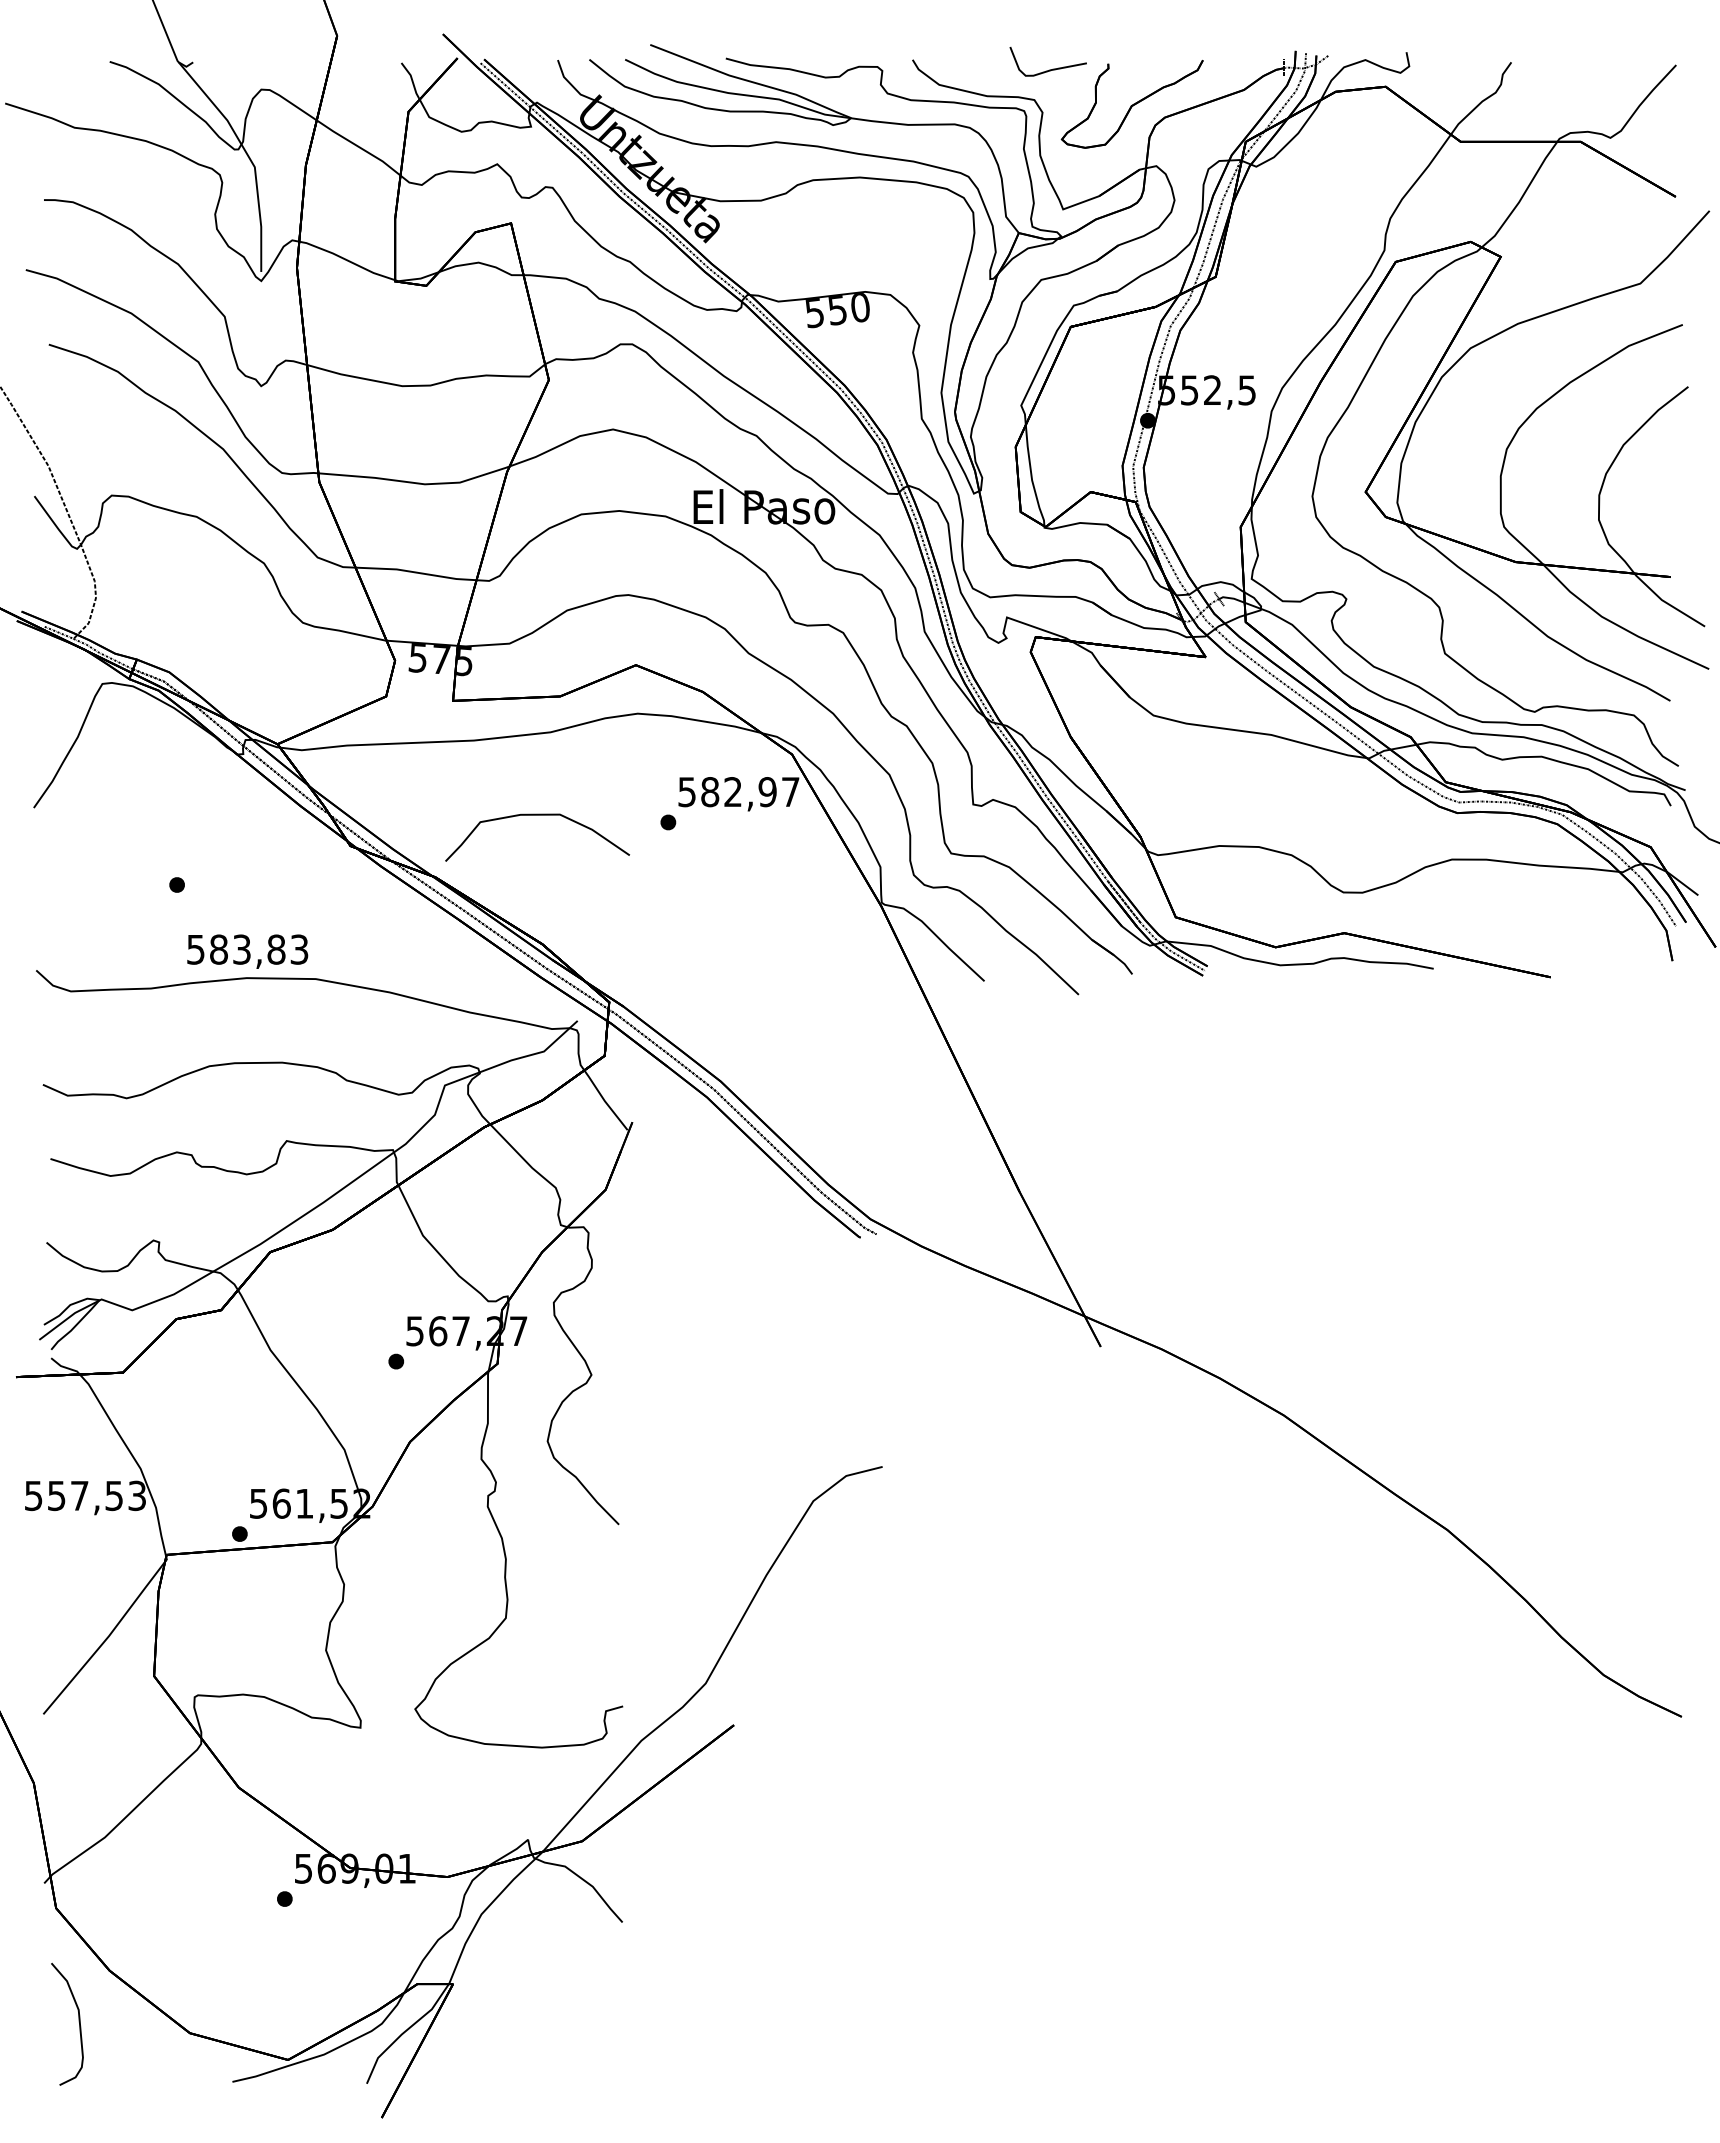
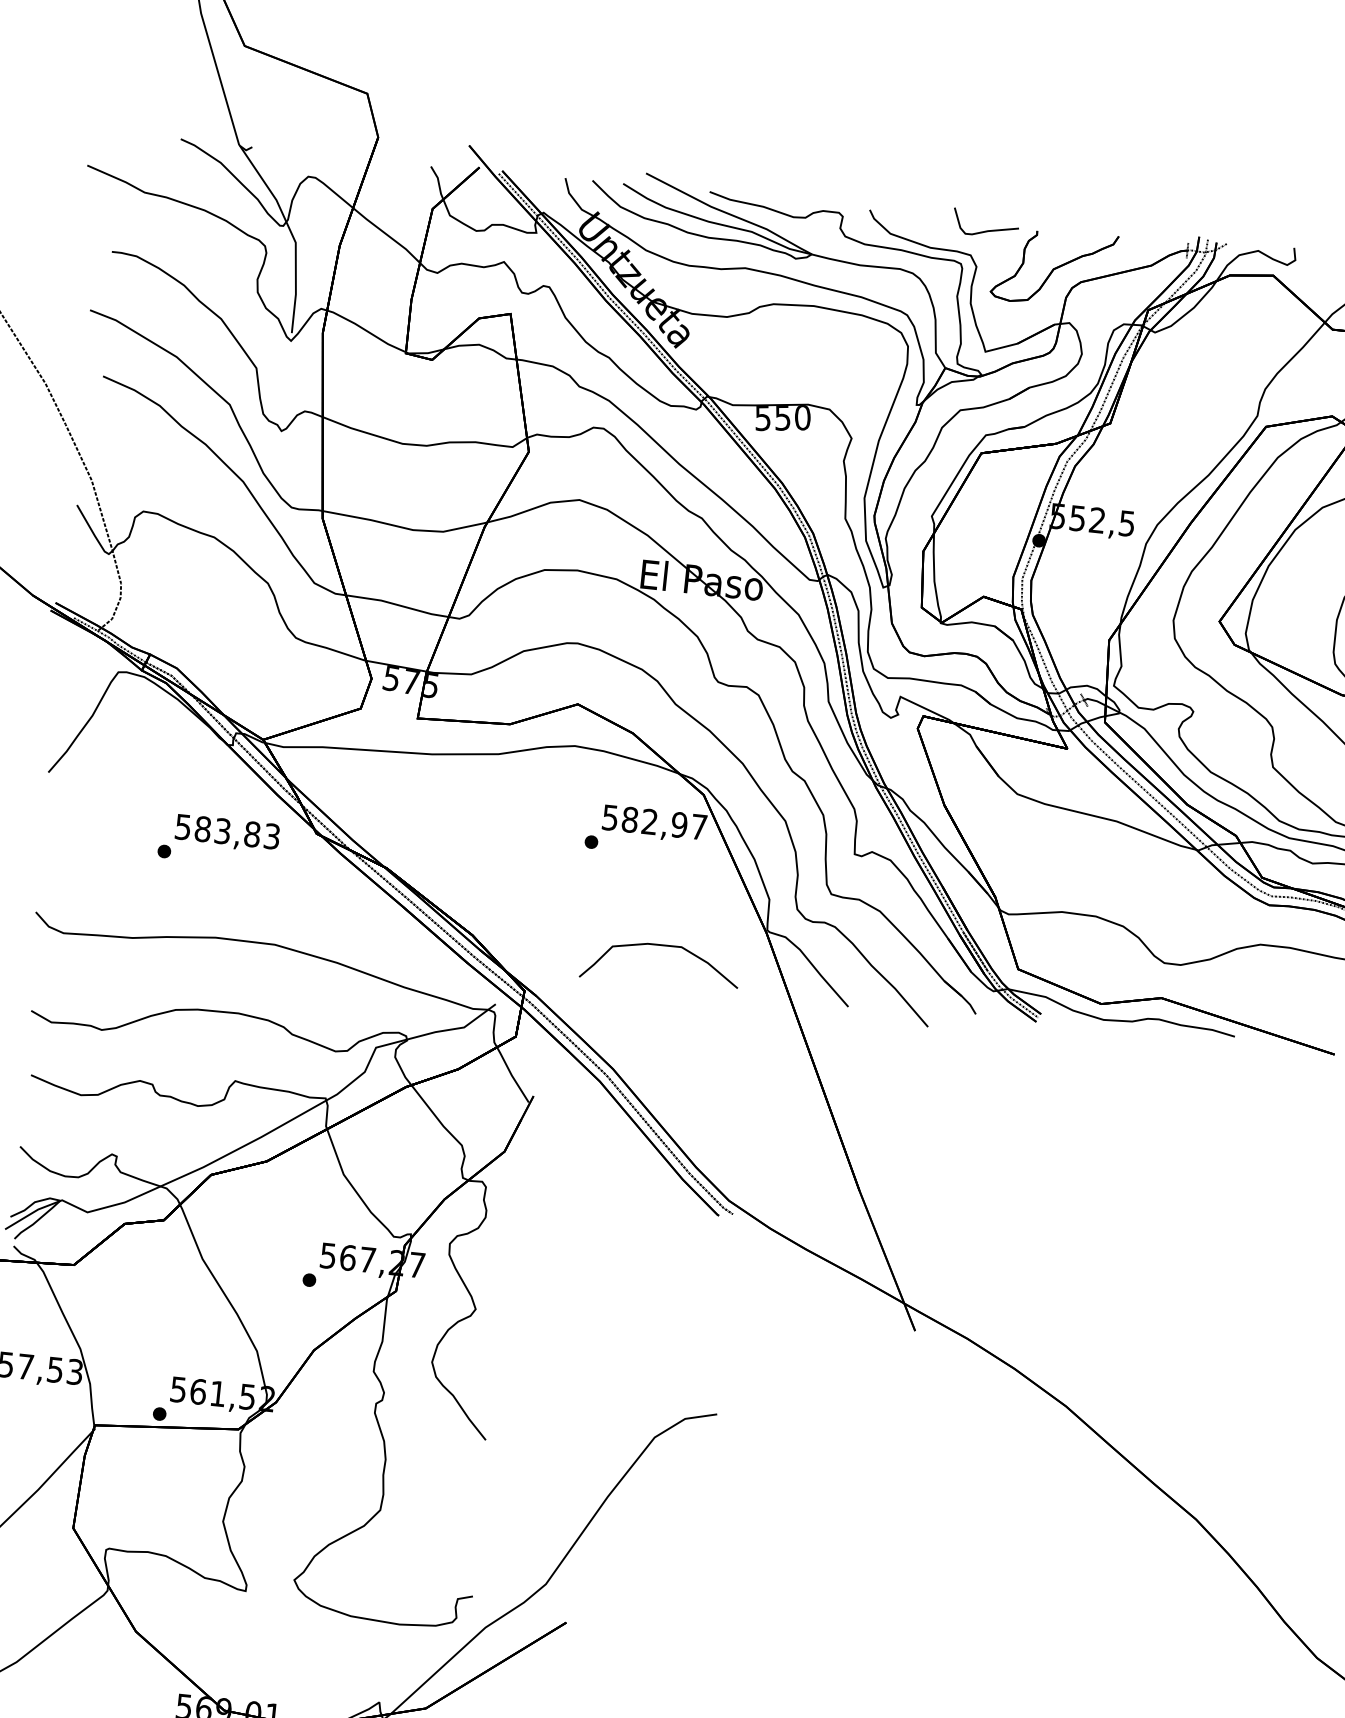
part: (537, 815) -> (662, 945), moved
text: (247, 951) -> (227, 833), moved

